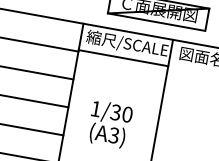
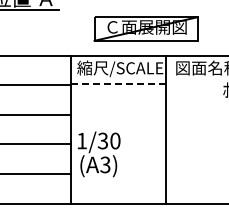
line: (124, 57) -> (119, 83), solid -> dashed
text: (110, 124) -> (99, 154), moved

